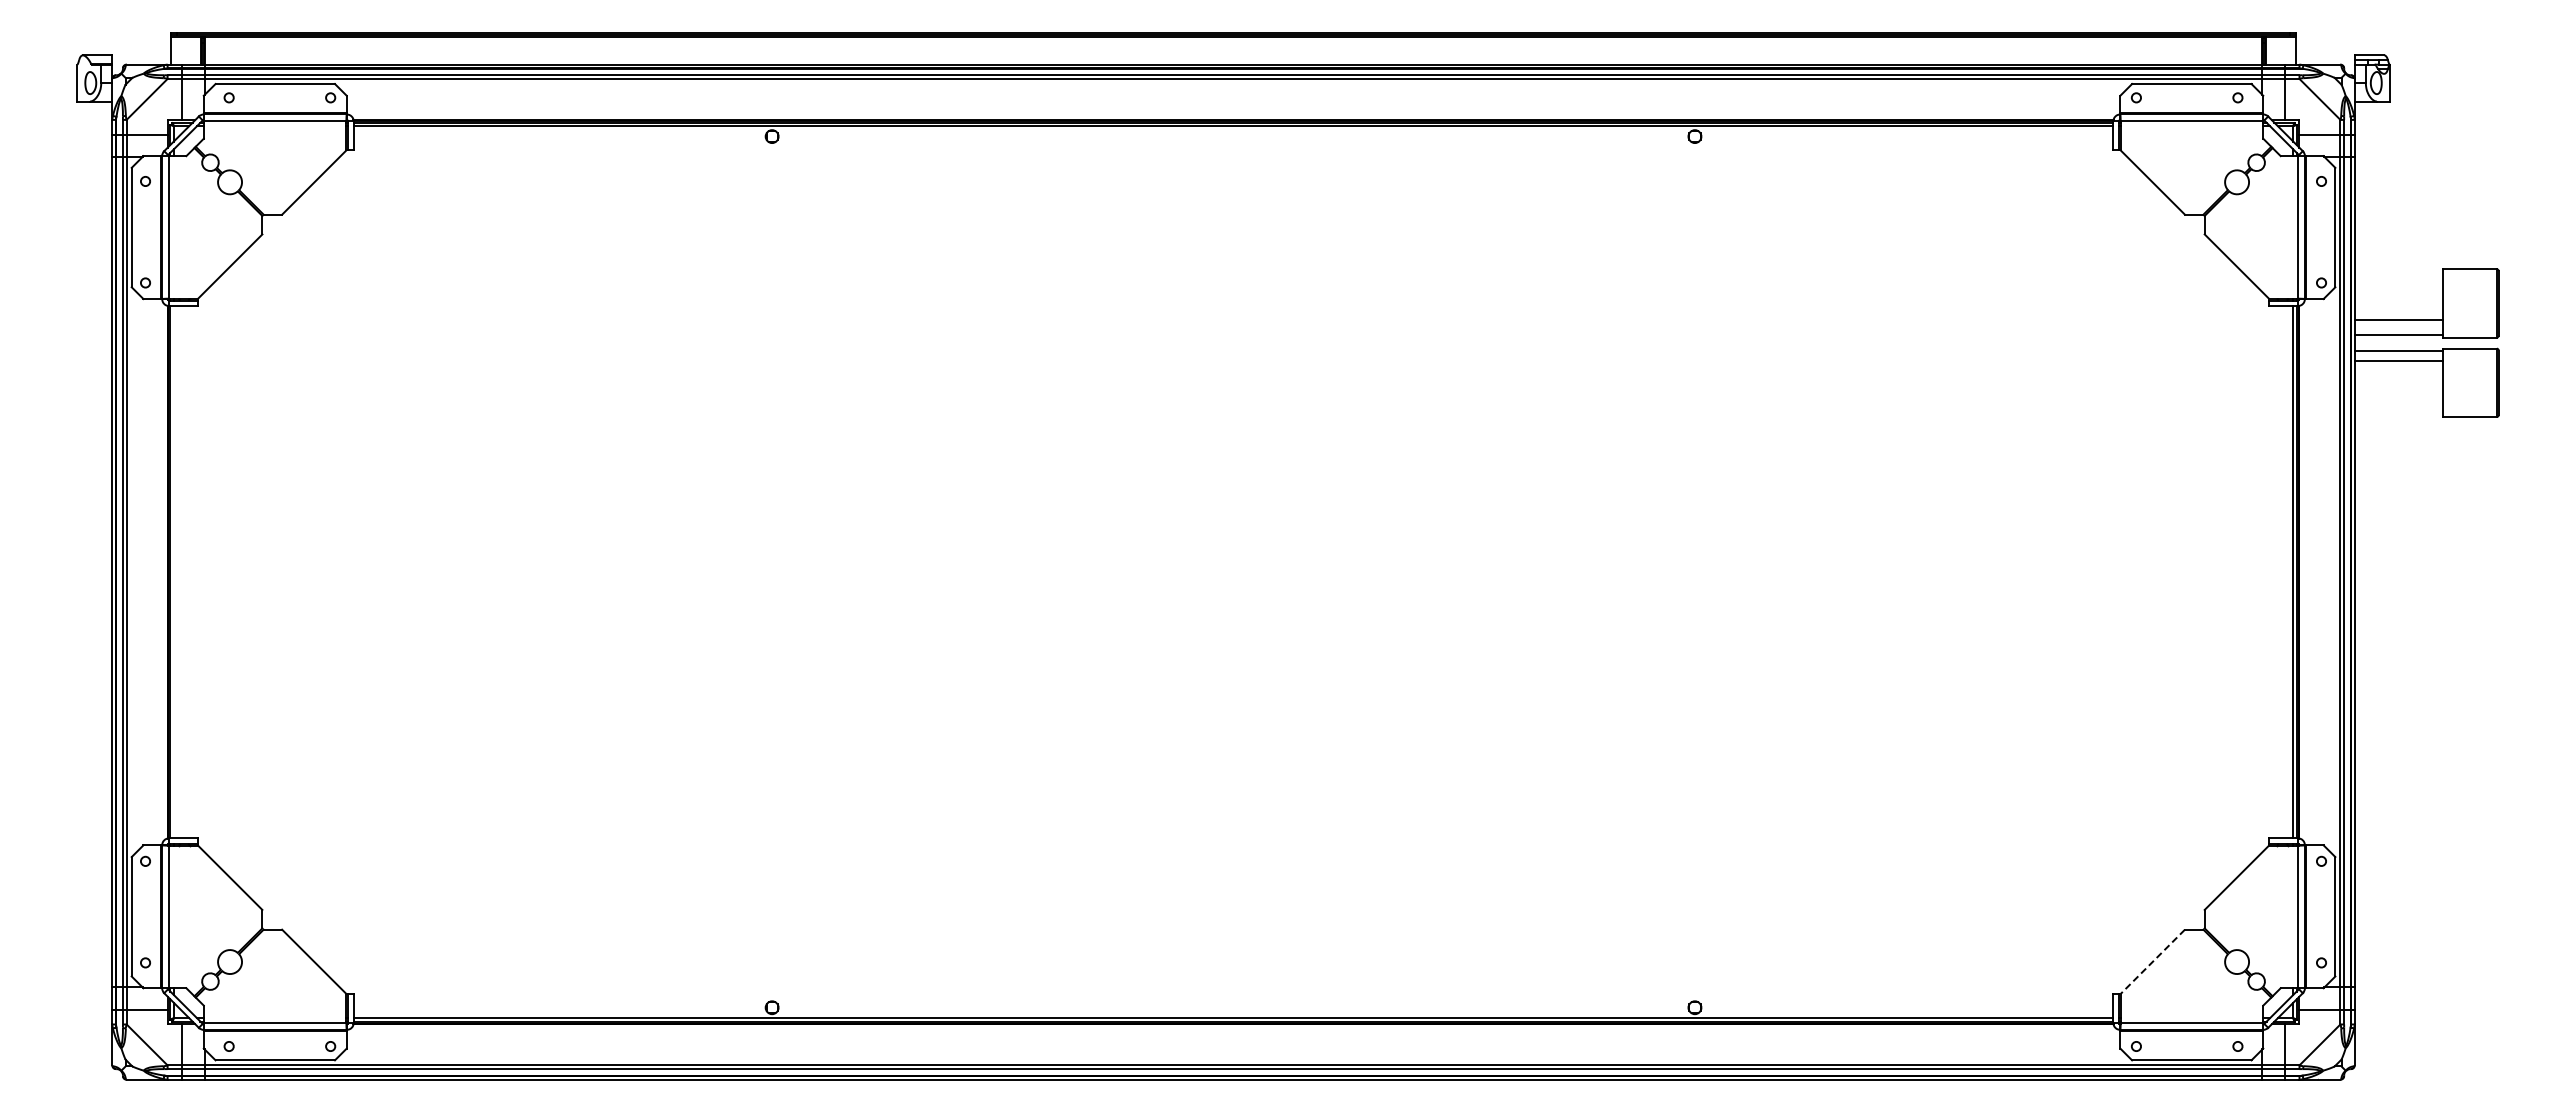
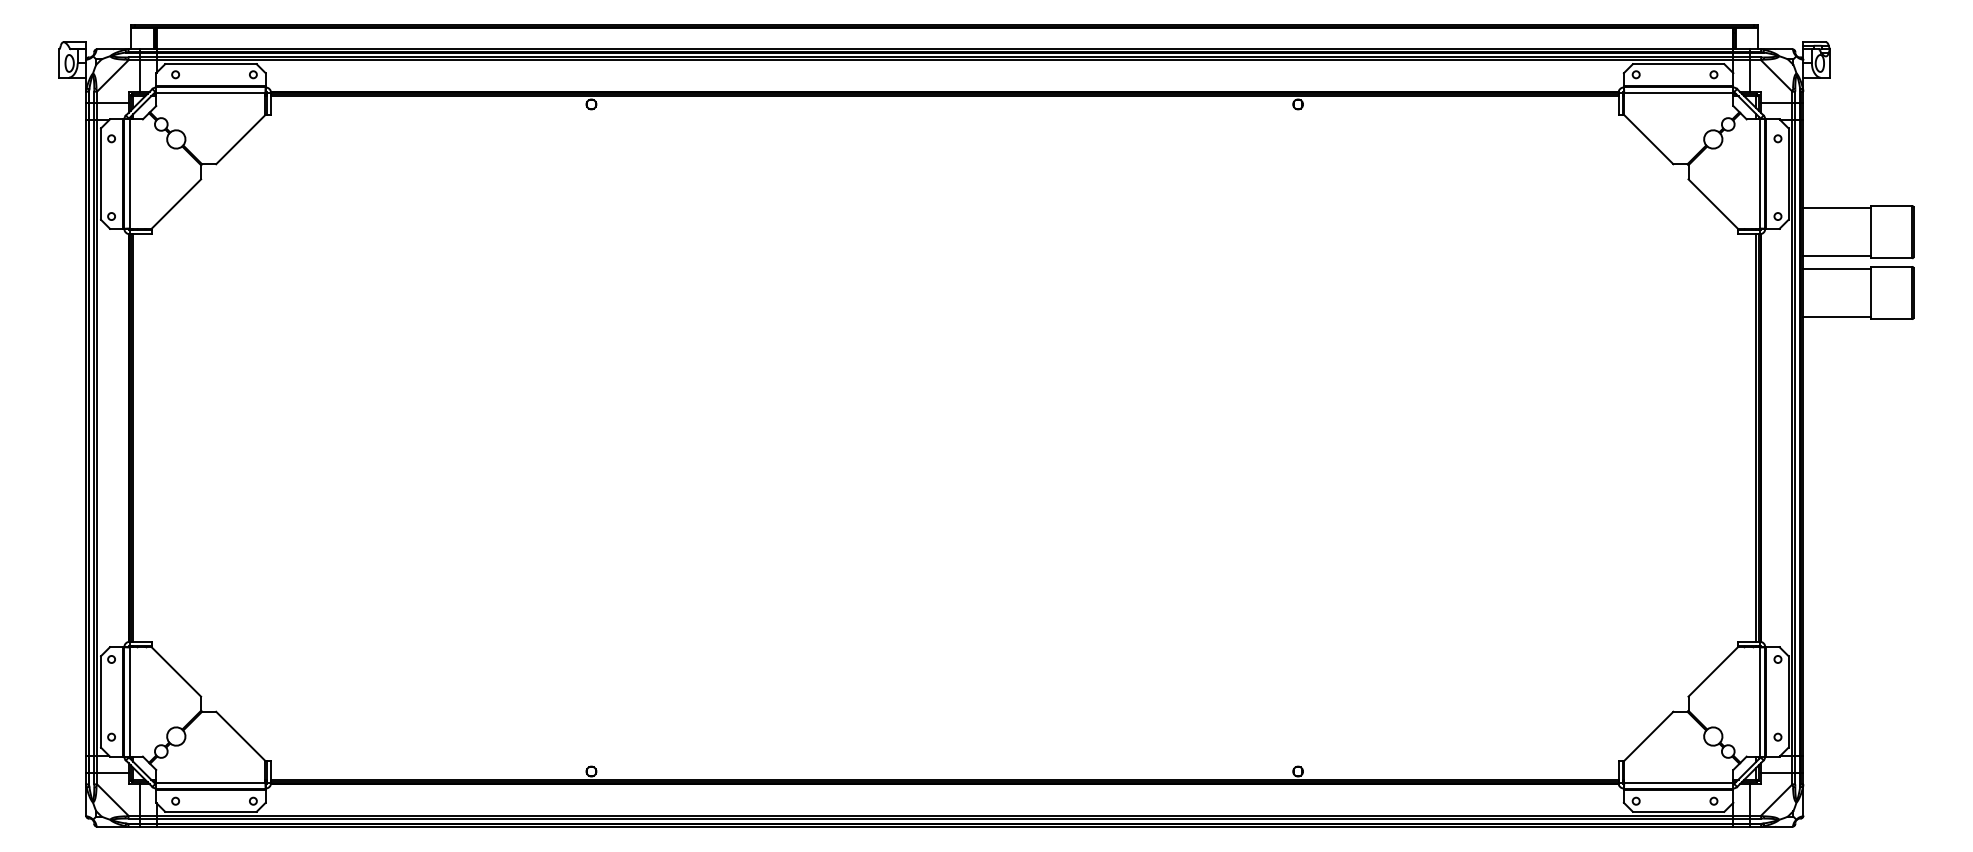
line: (2398, 320) -> (1836, 208), moved
line: (2398, 361) -> (1836, 317), moved
line: (173, 572) -> (133, 438), added
line: (2152, 962) -> (1648, 736), dashed -> solid

